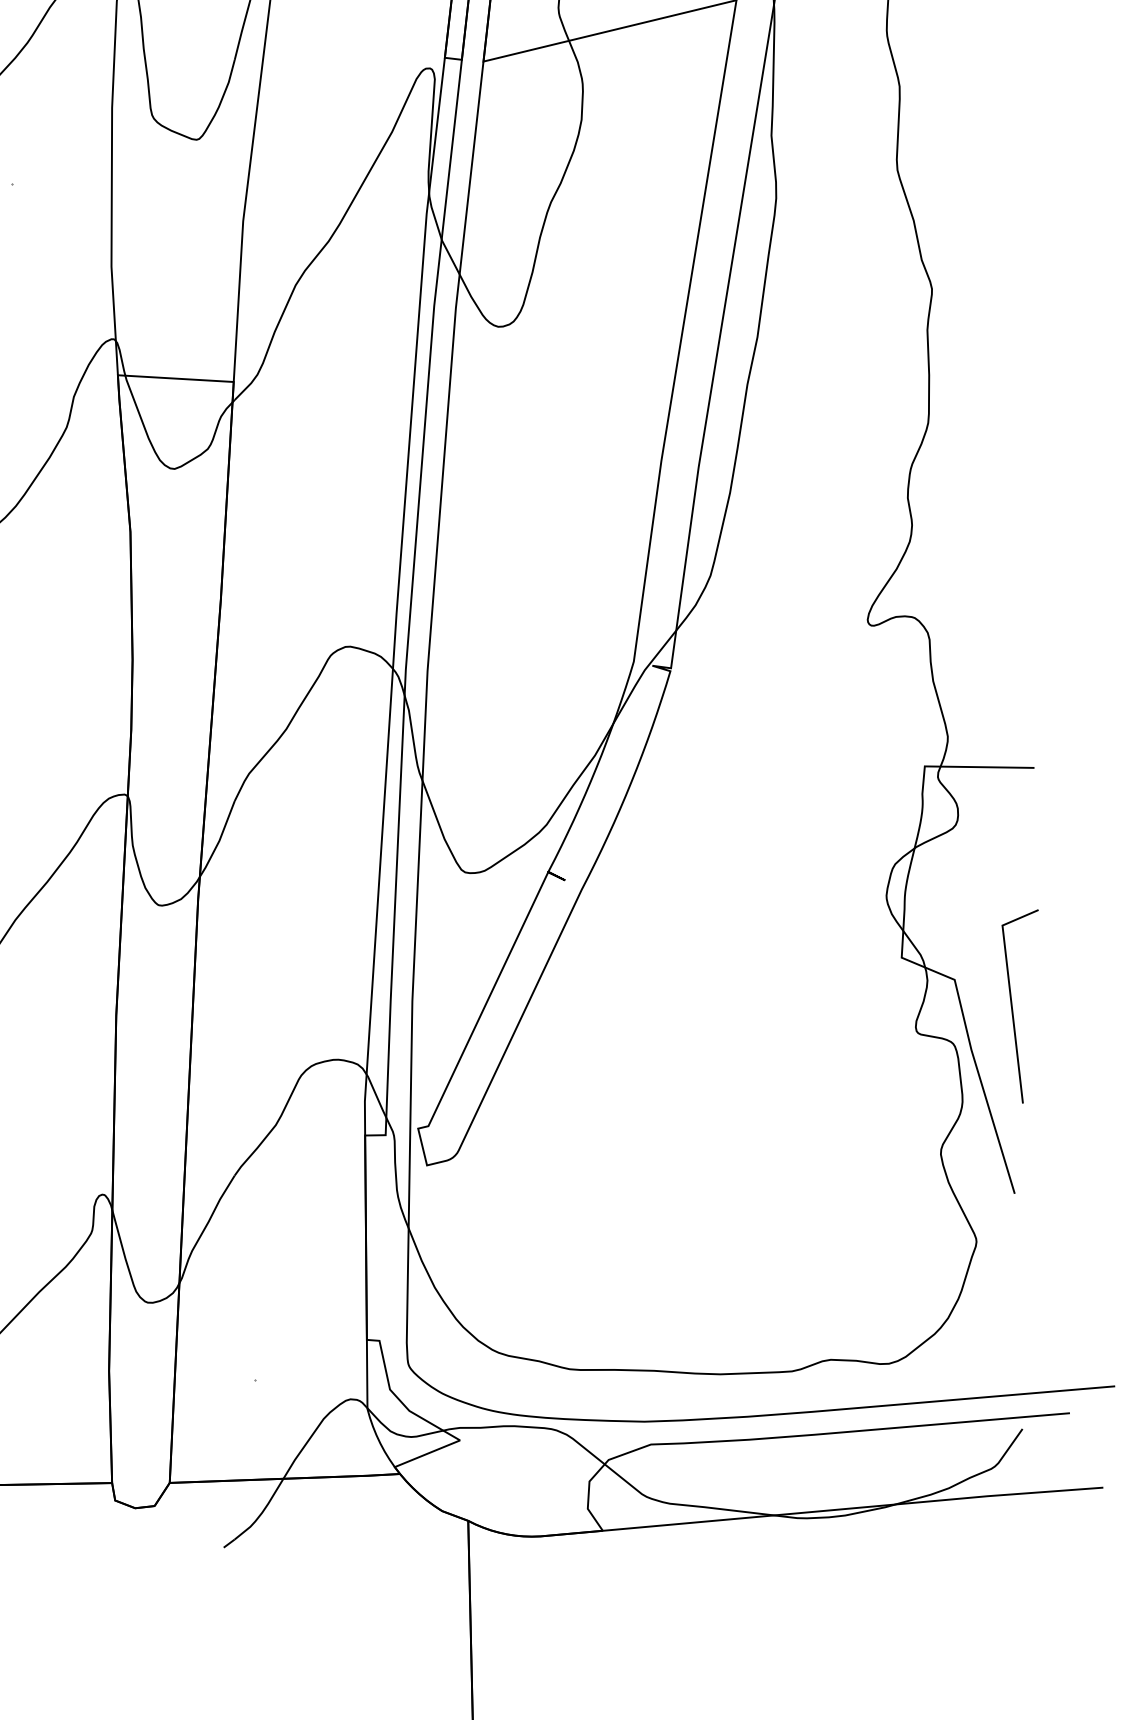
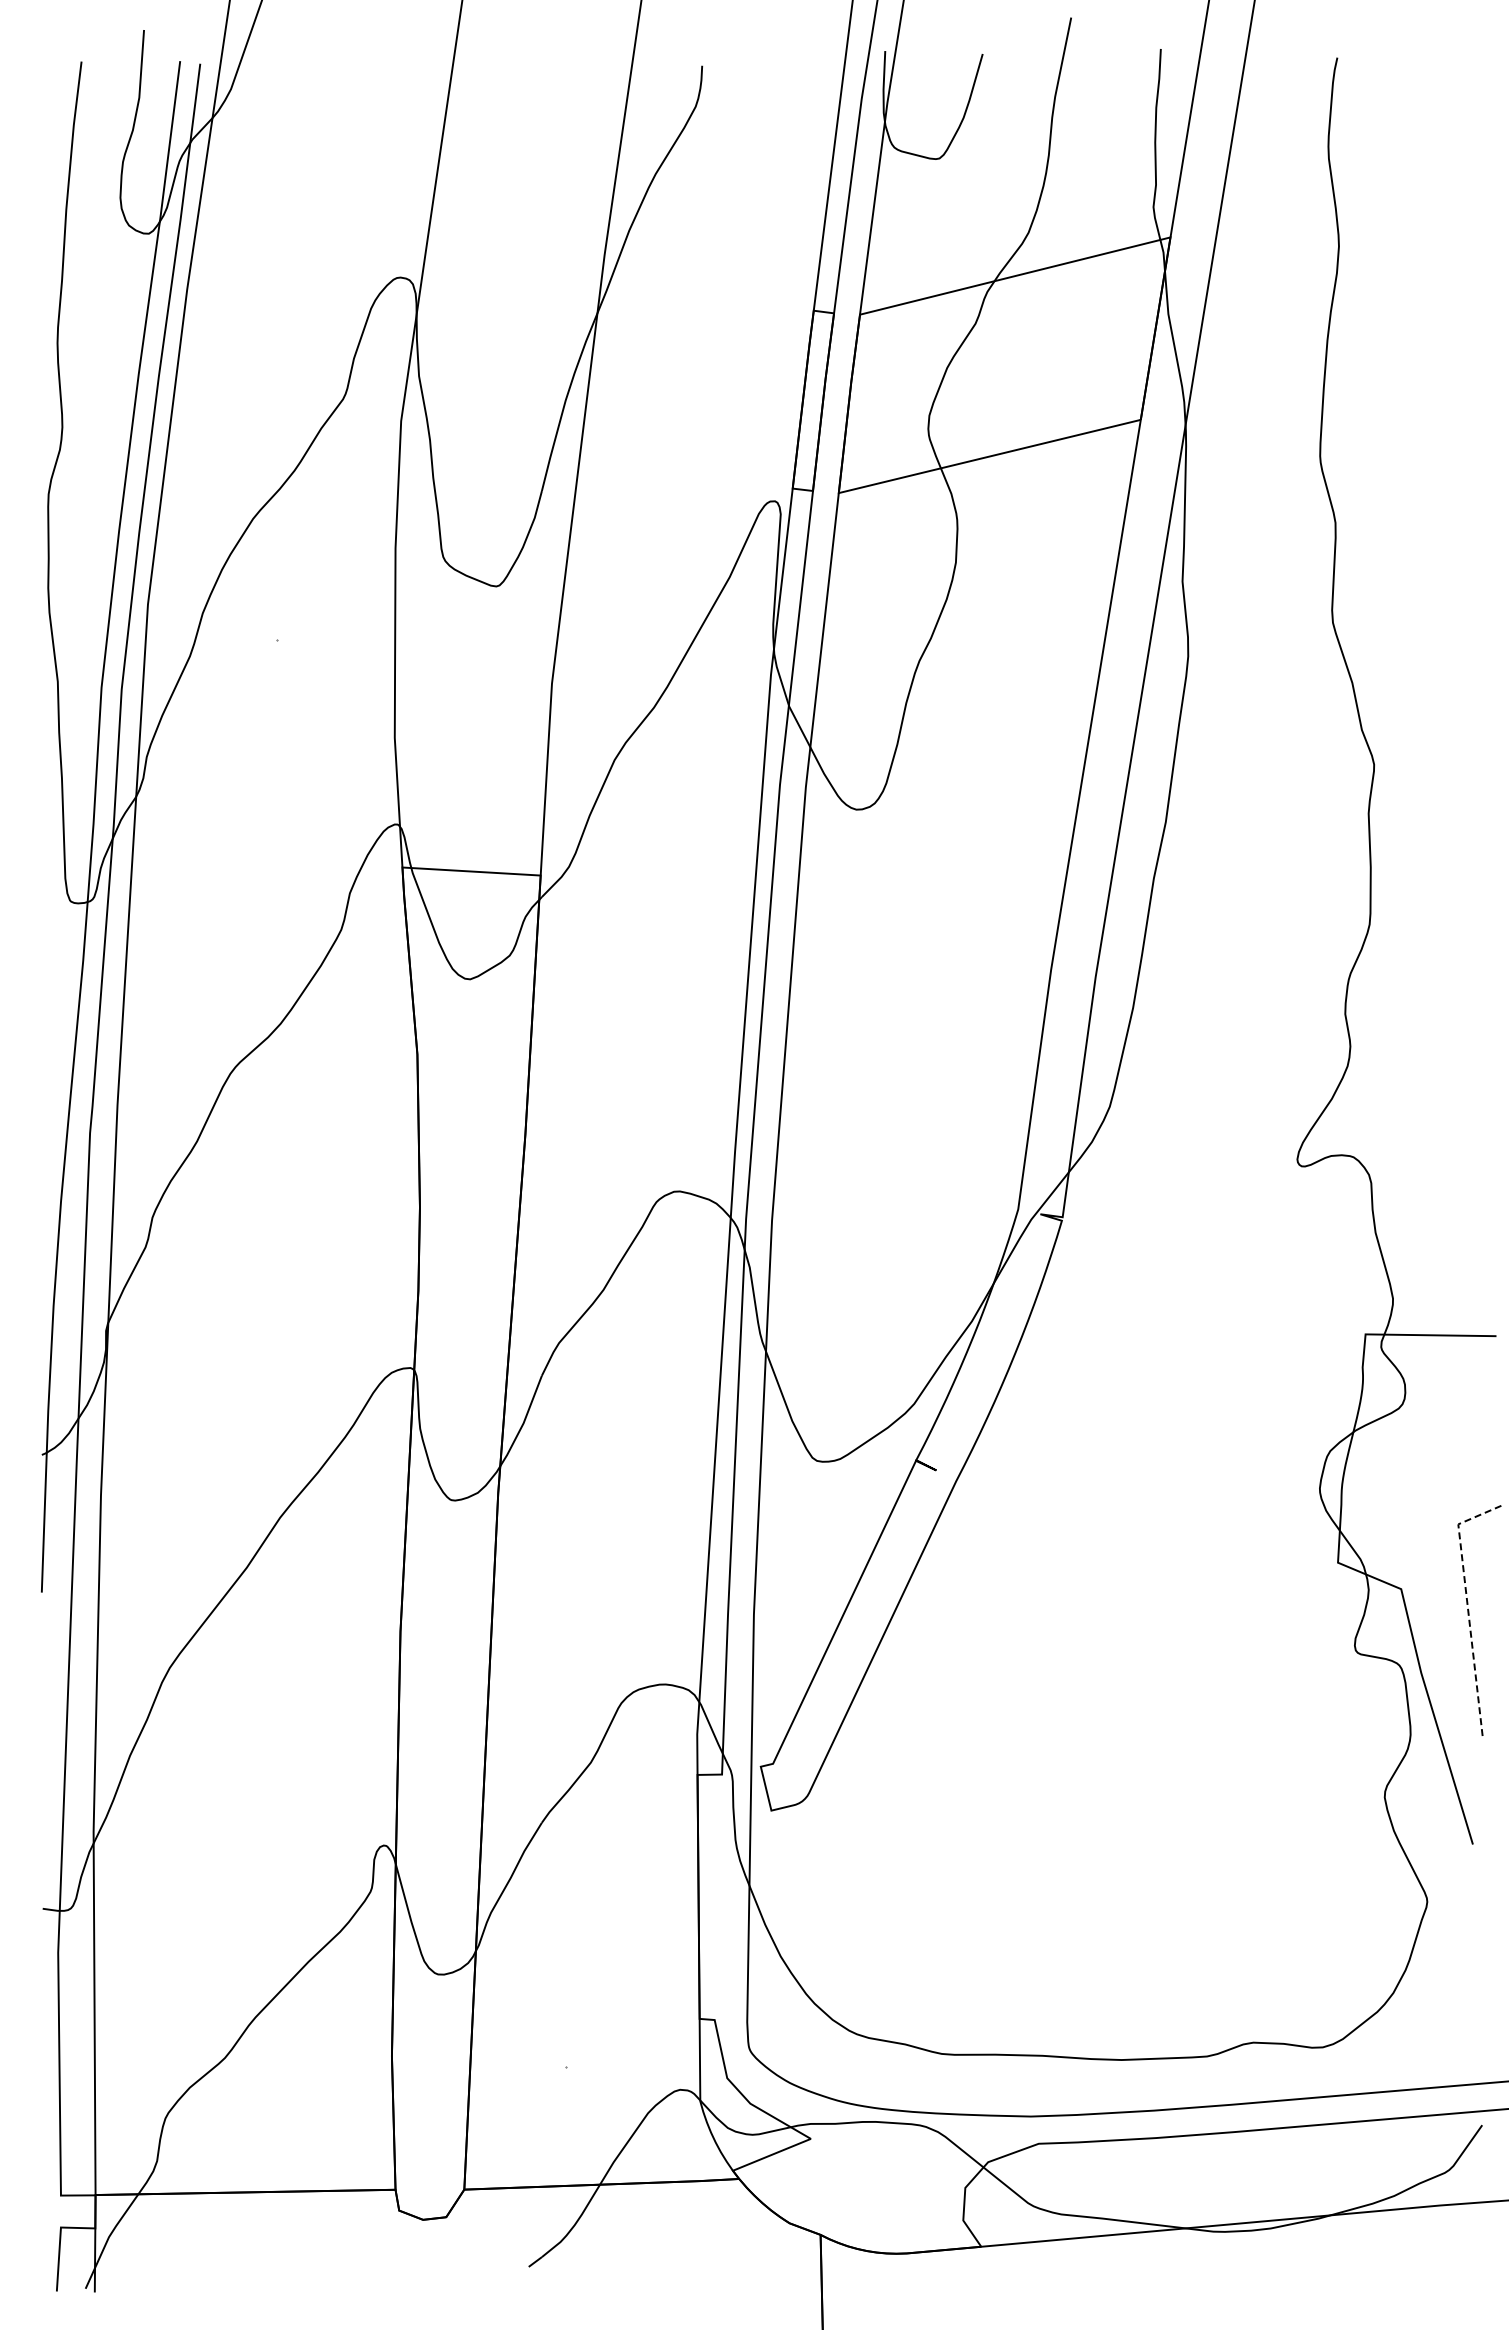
line: (1010, 994) -> (1467, 1606), solid -> dashed

